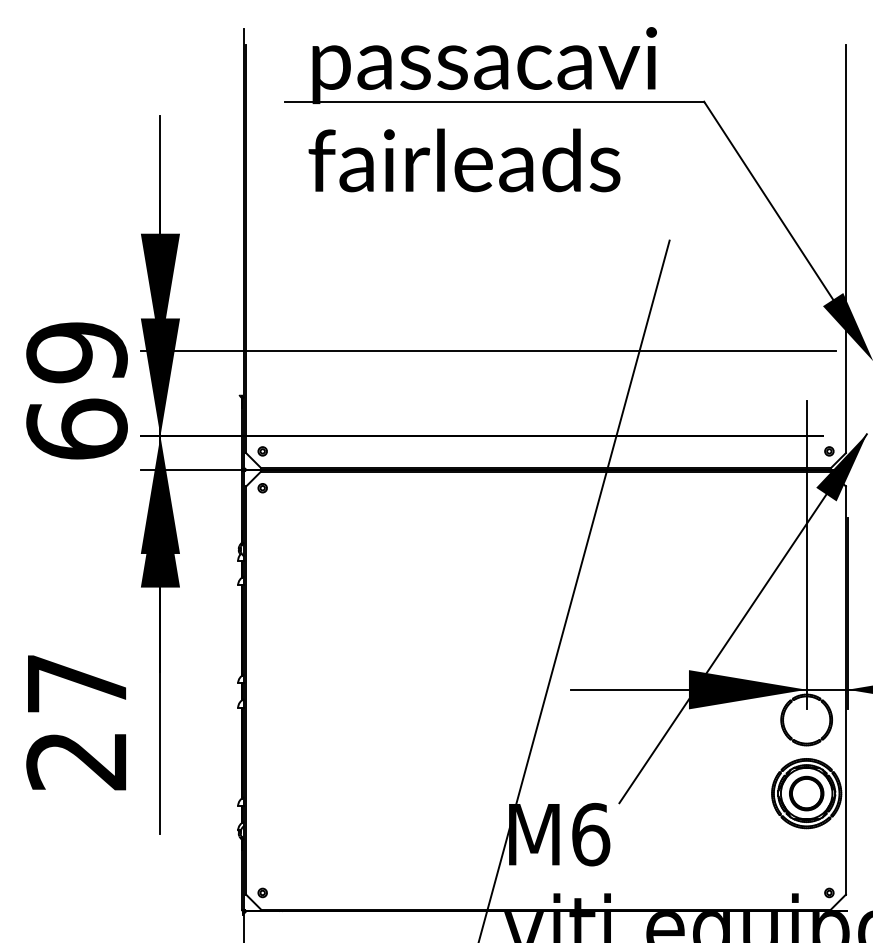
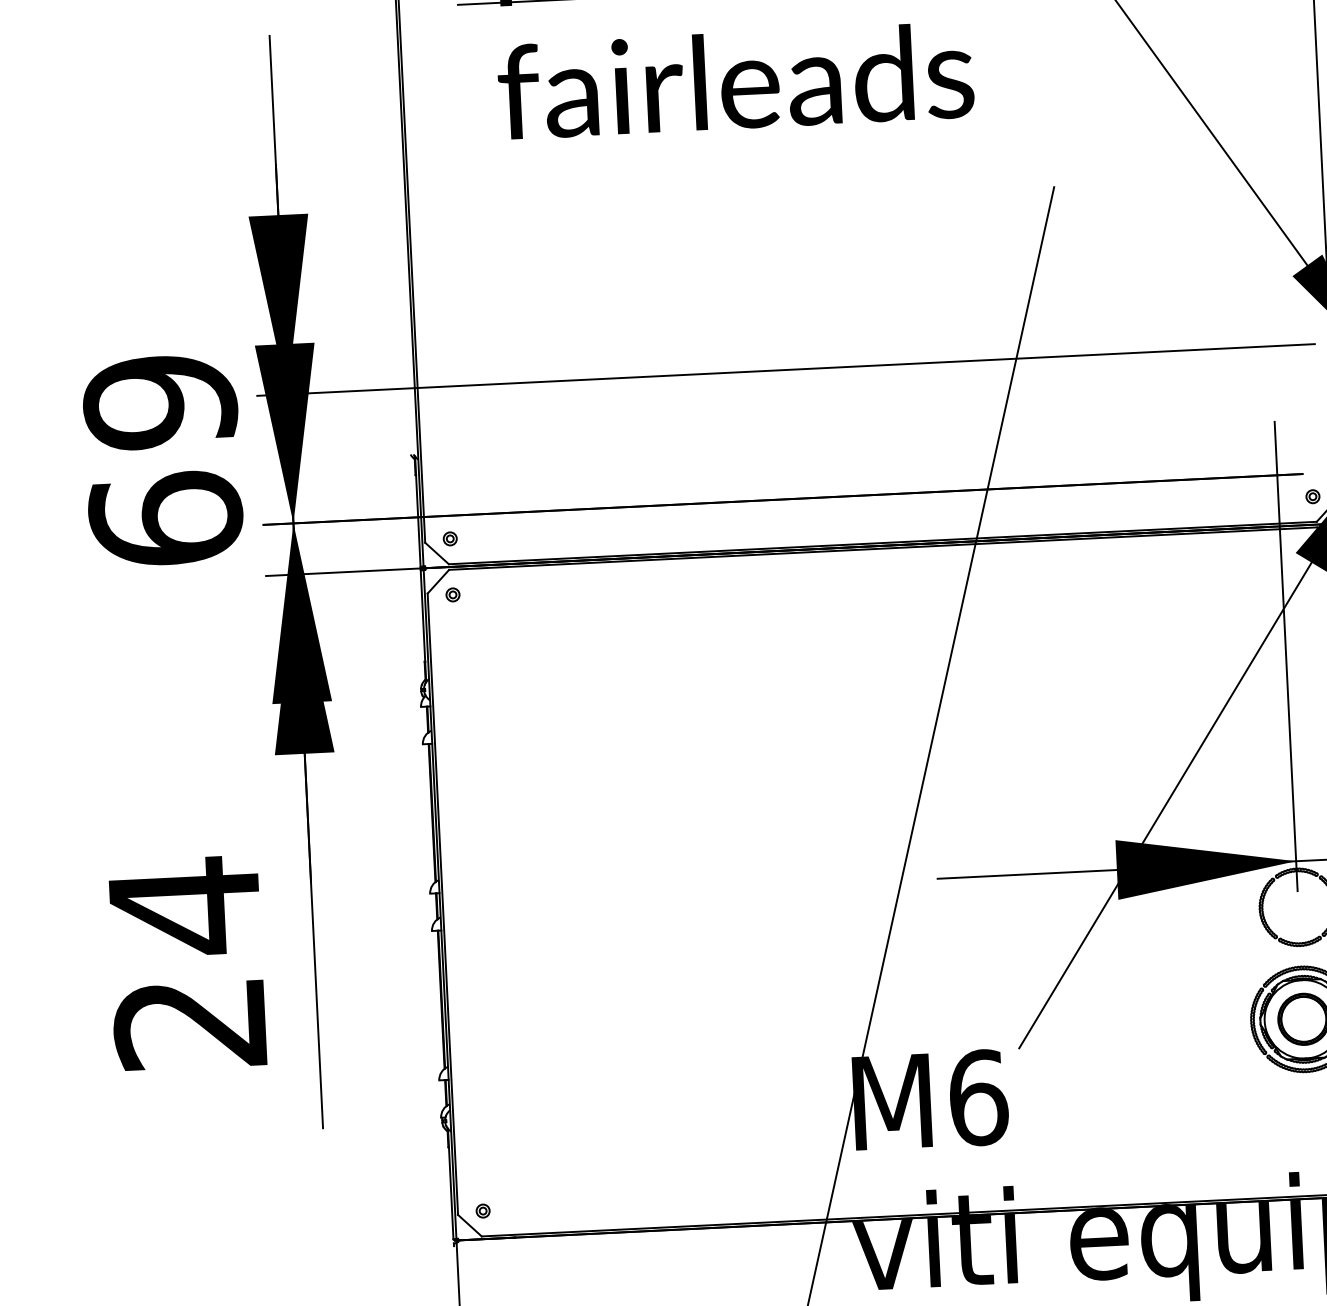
text: (77, 684) -> (185, 907), 27 -> 24

